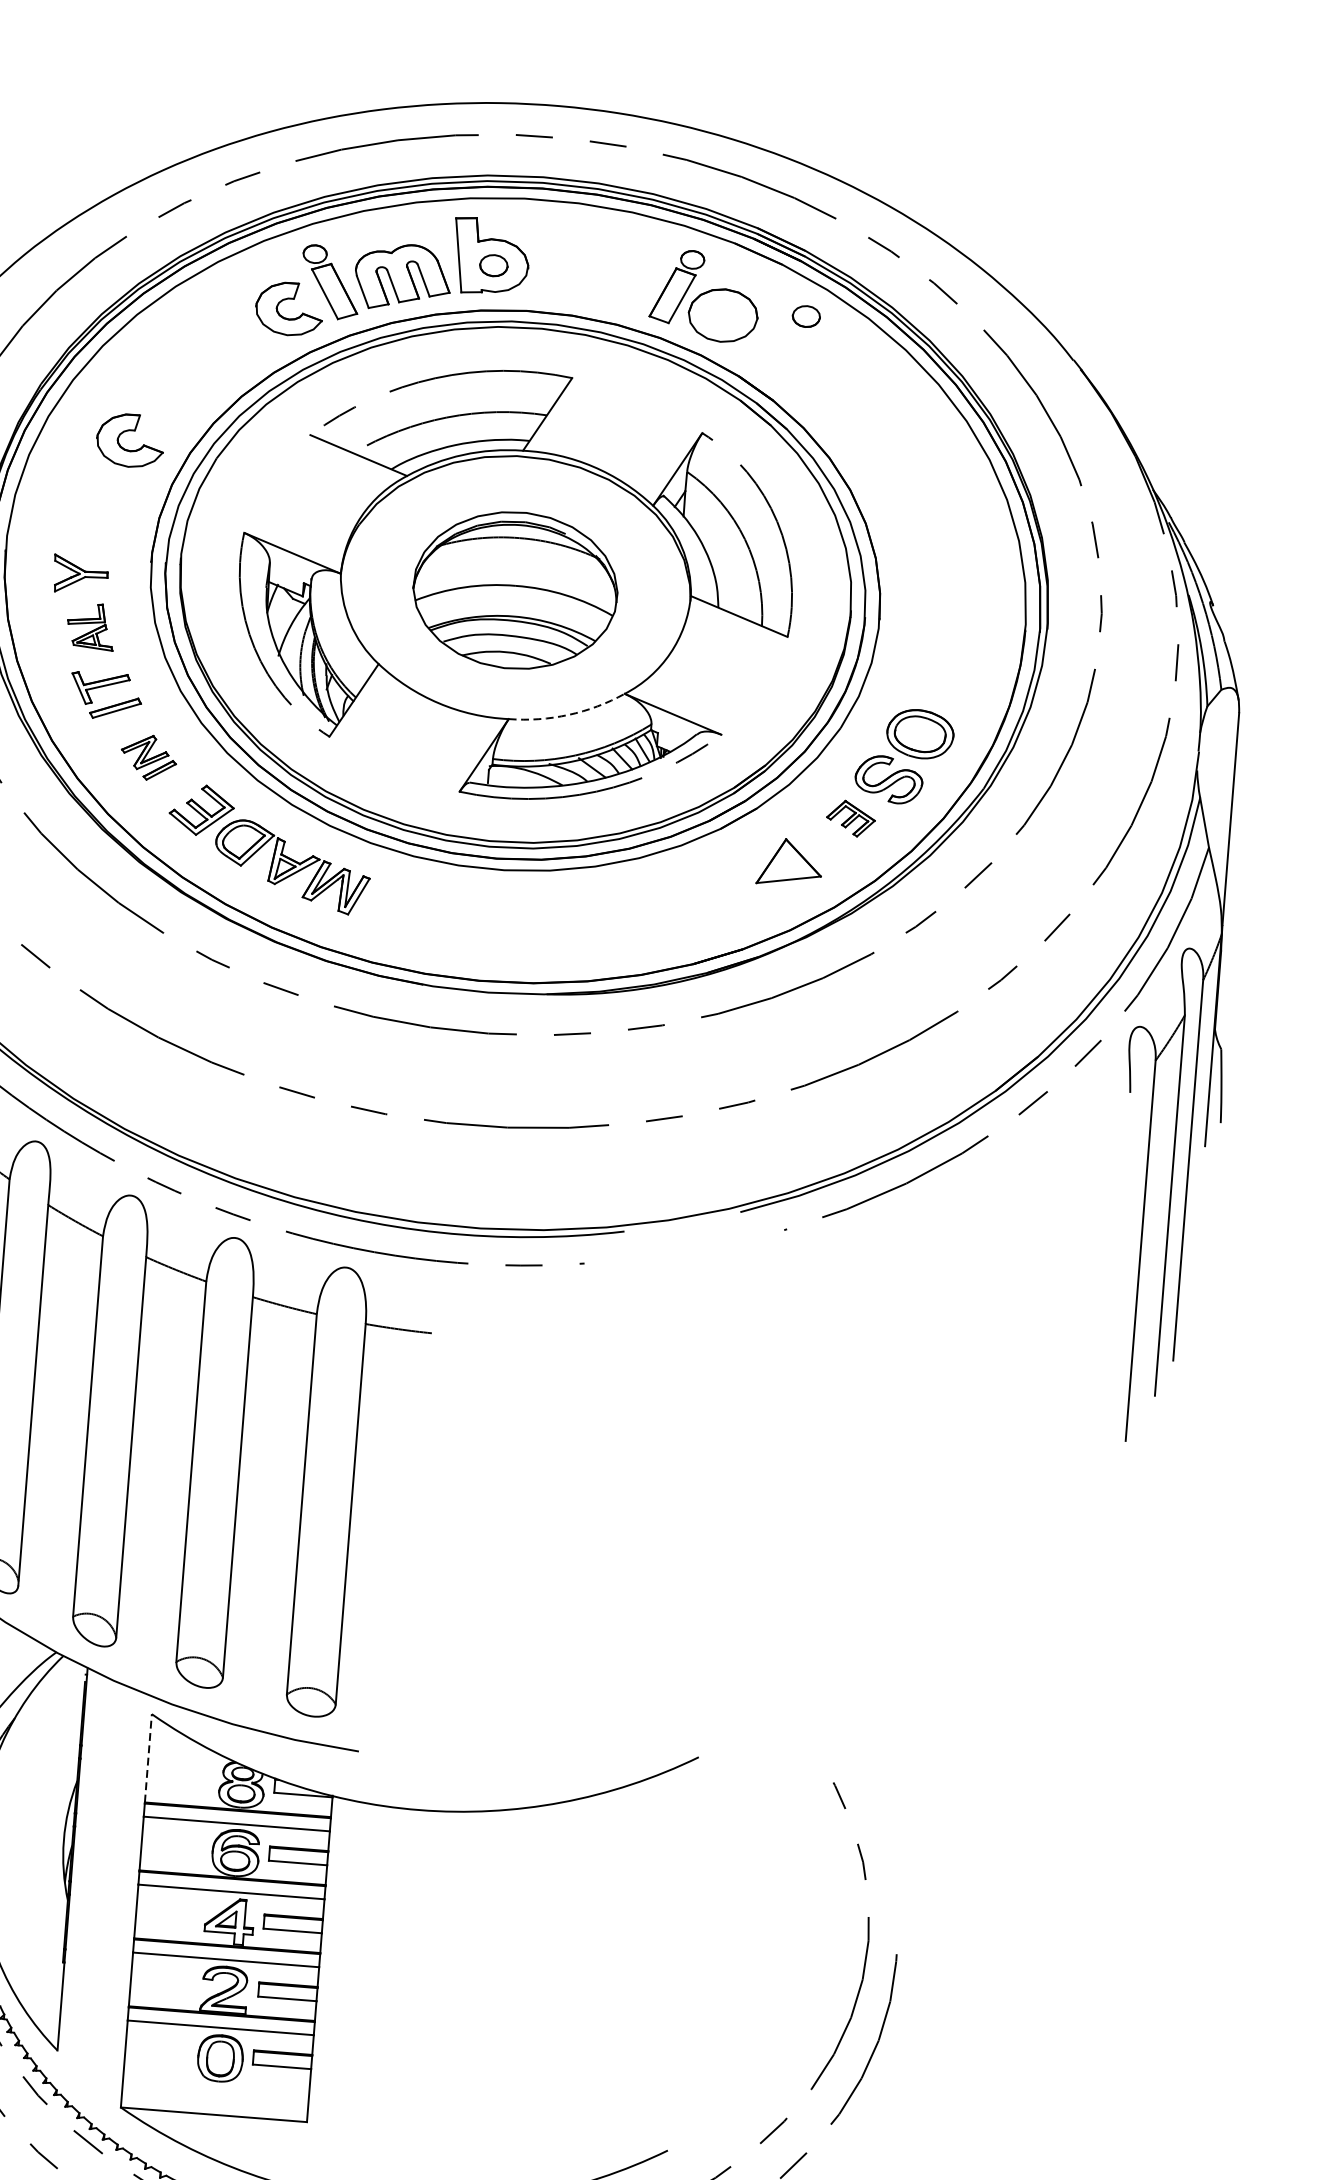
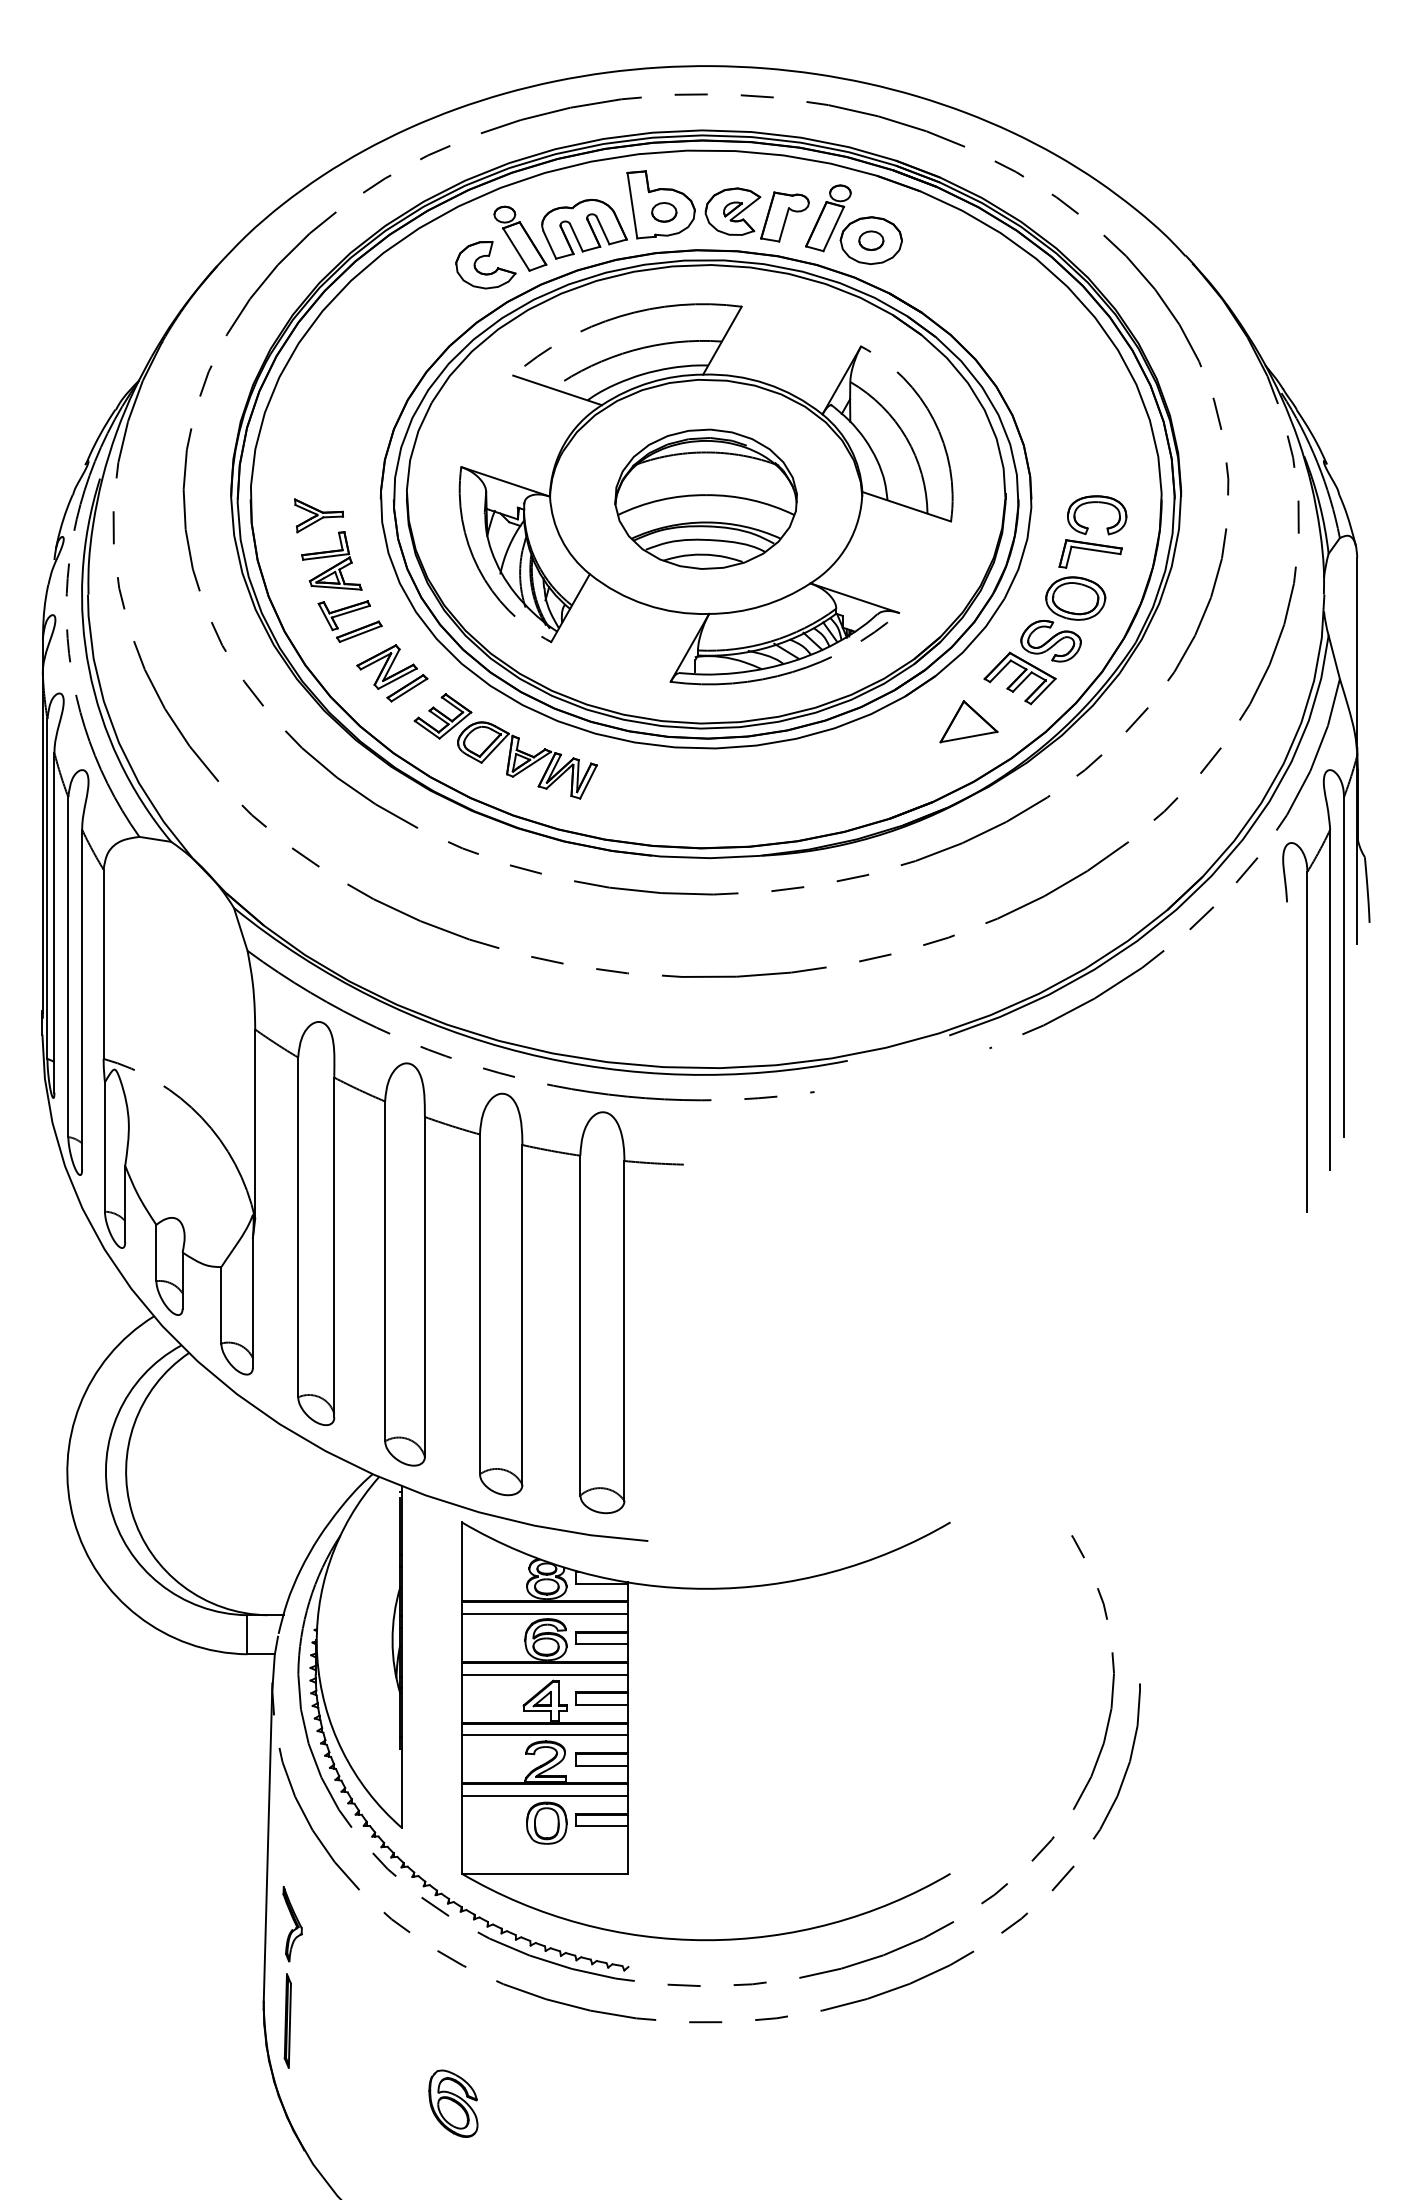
part: (607, 278) -> (766, 215), added
part: (806, 316) -> (871, 240), moved
part: (126, 448) -> (350, 400), removed
part: (90, 626) -> (331, 560), size x1.43
part: (945, 660) -> (1092, 531), added
arc: (569, 715) -> (762, 606), dashed -> solid
part: (149, 757) -> (392, 673), size x1.43
part: (850, 818) -> (1019, 678), size x1.67
line: (148, 1757) -> (461, 1561), dashed -> solid

